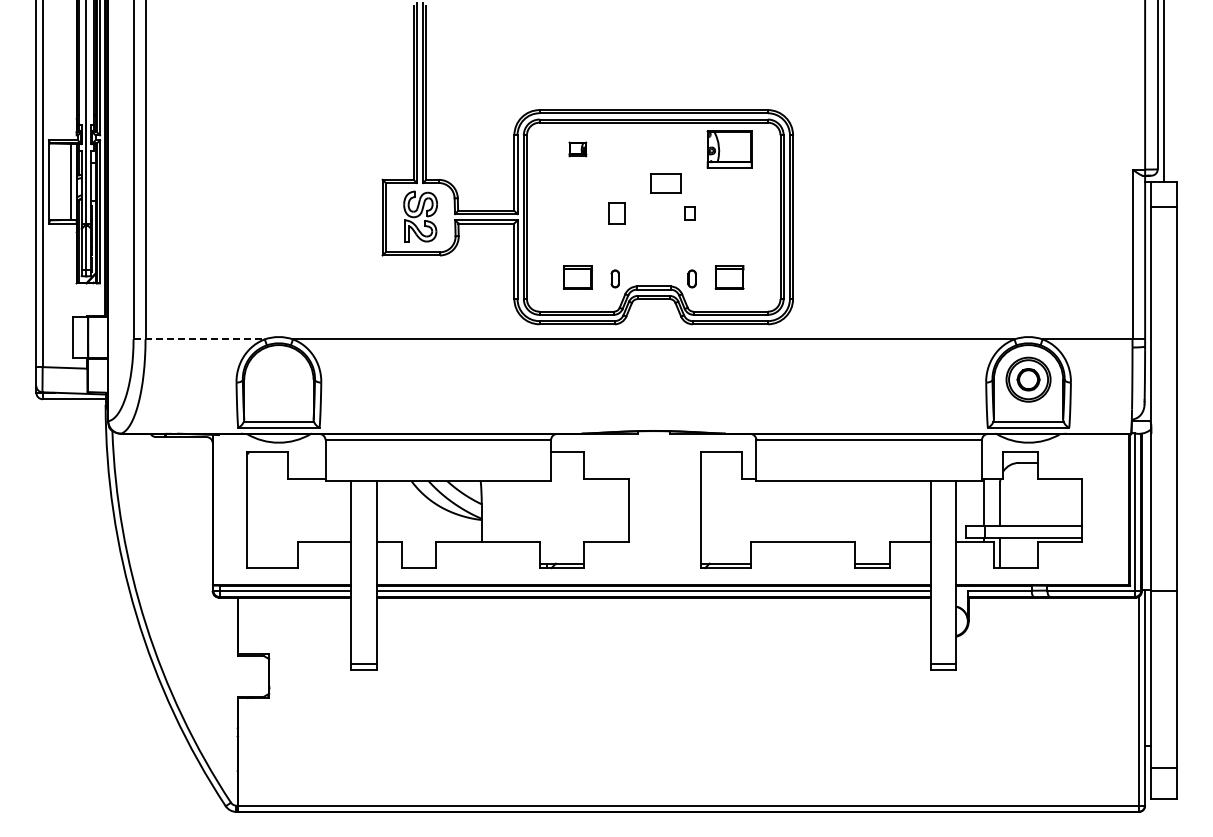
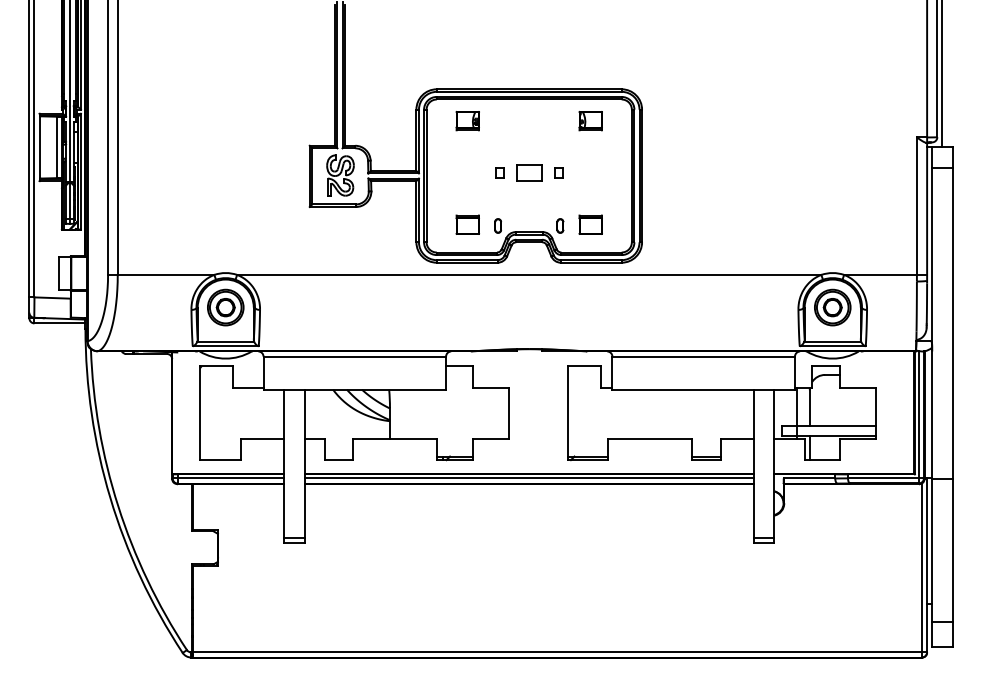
part: (577, 149) -> (467, 121), size x1.67
part: (729, 149) -> (590, 121), size x0.62
part: (665, 183) -> (529, 173), moved
part: (616, 213) -> (499, 173), size x0.62
line: (199, 339) -> (161, 275), dashed -> solid
part: (278, 379) -> (225, 307), added

